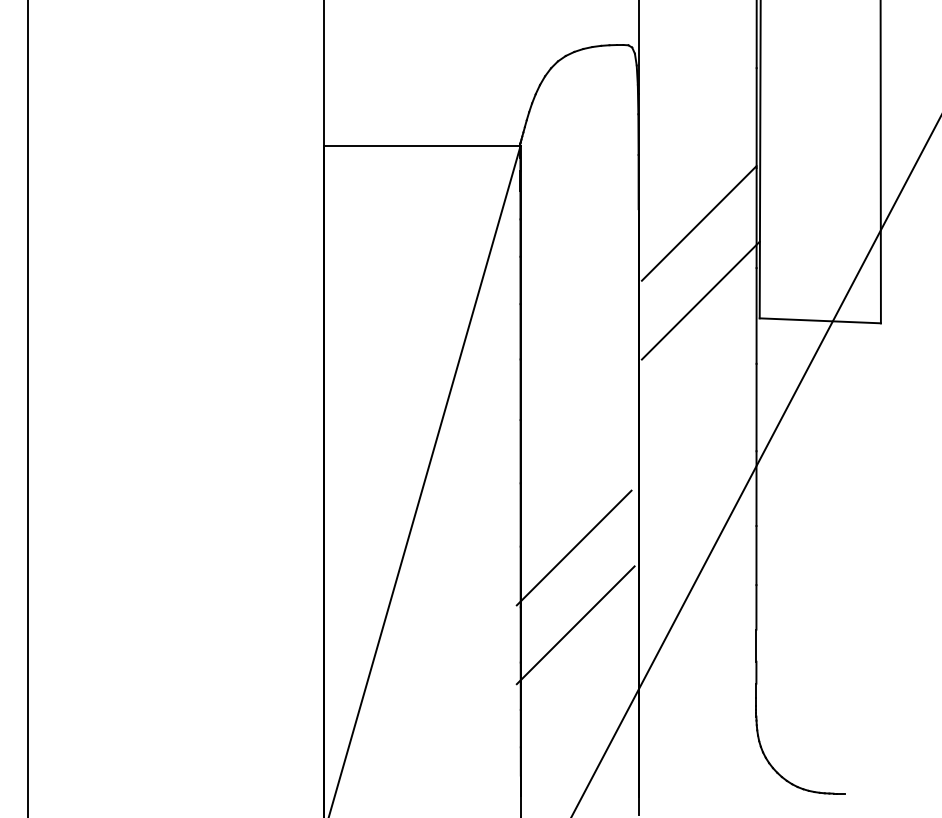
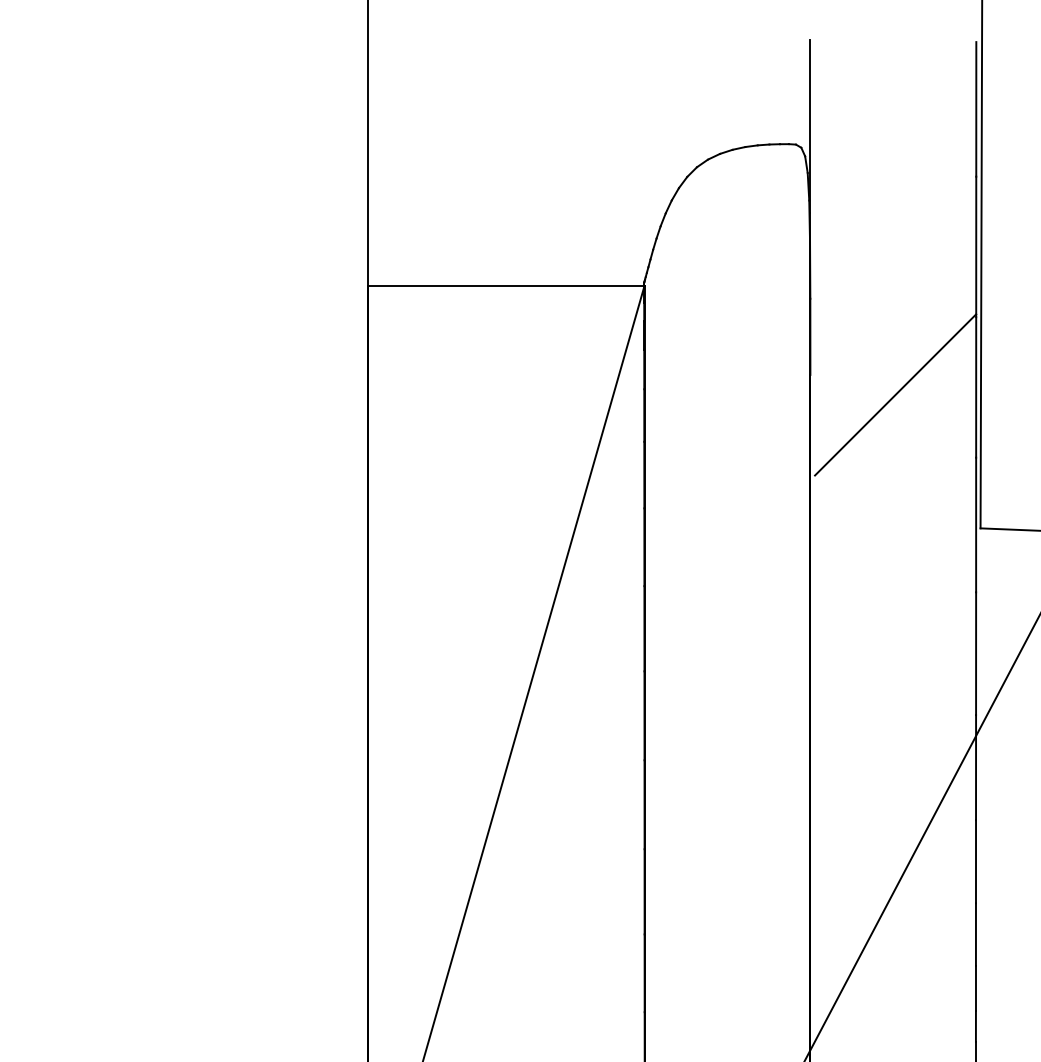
line: (700, 300) -> (897, 503), removed
line: (573, 547) -> (718, 850), removed
line: (575, 625) -> (721, 960), removed

